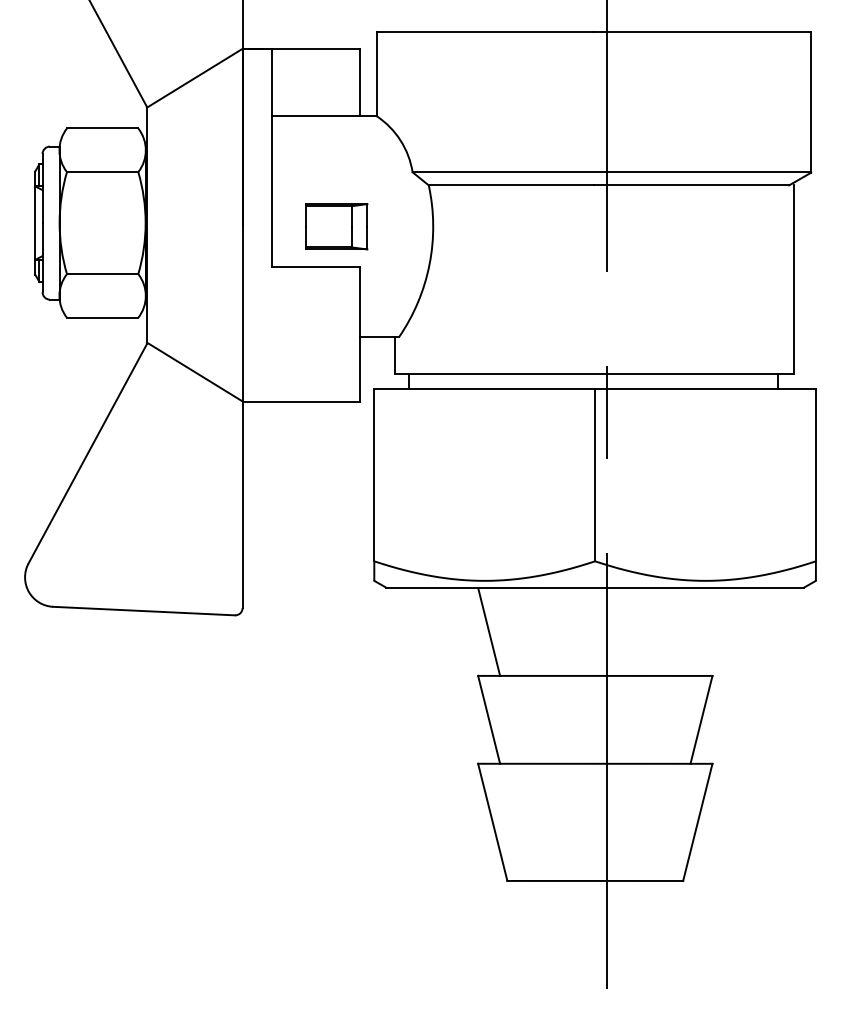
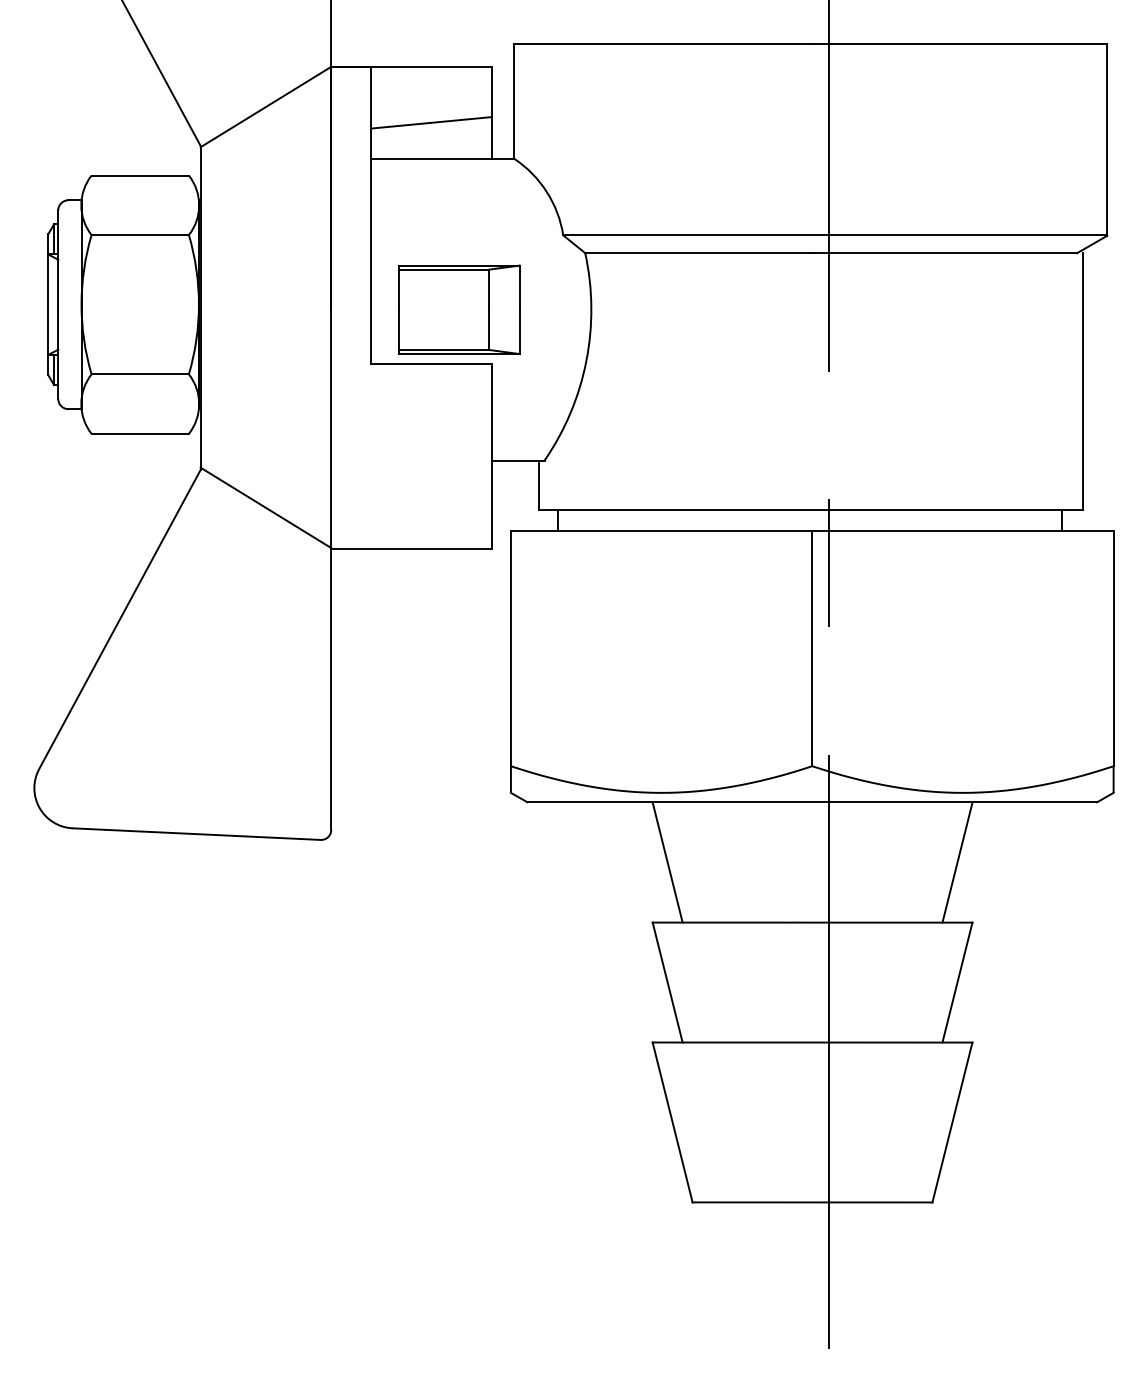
line: (316, 89) -> (431, 122), added
part: (336, 226) -> (459, 309), size x1.43
line: (701, 631) -> (957, 862), added

